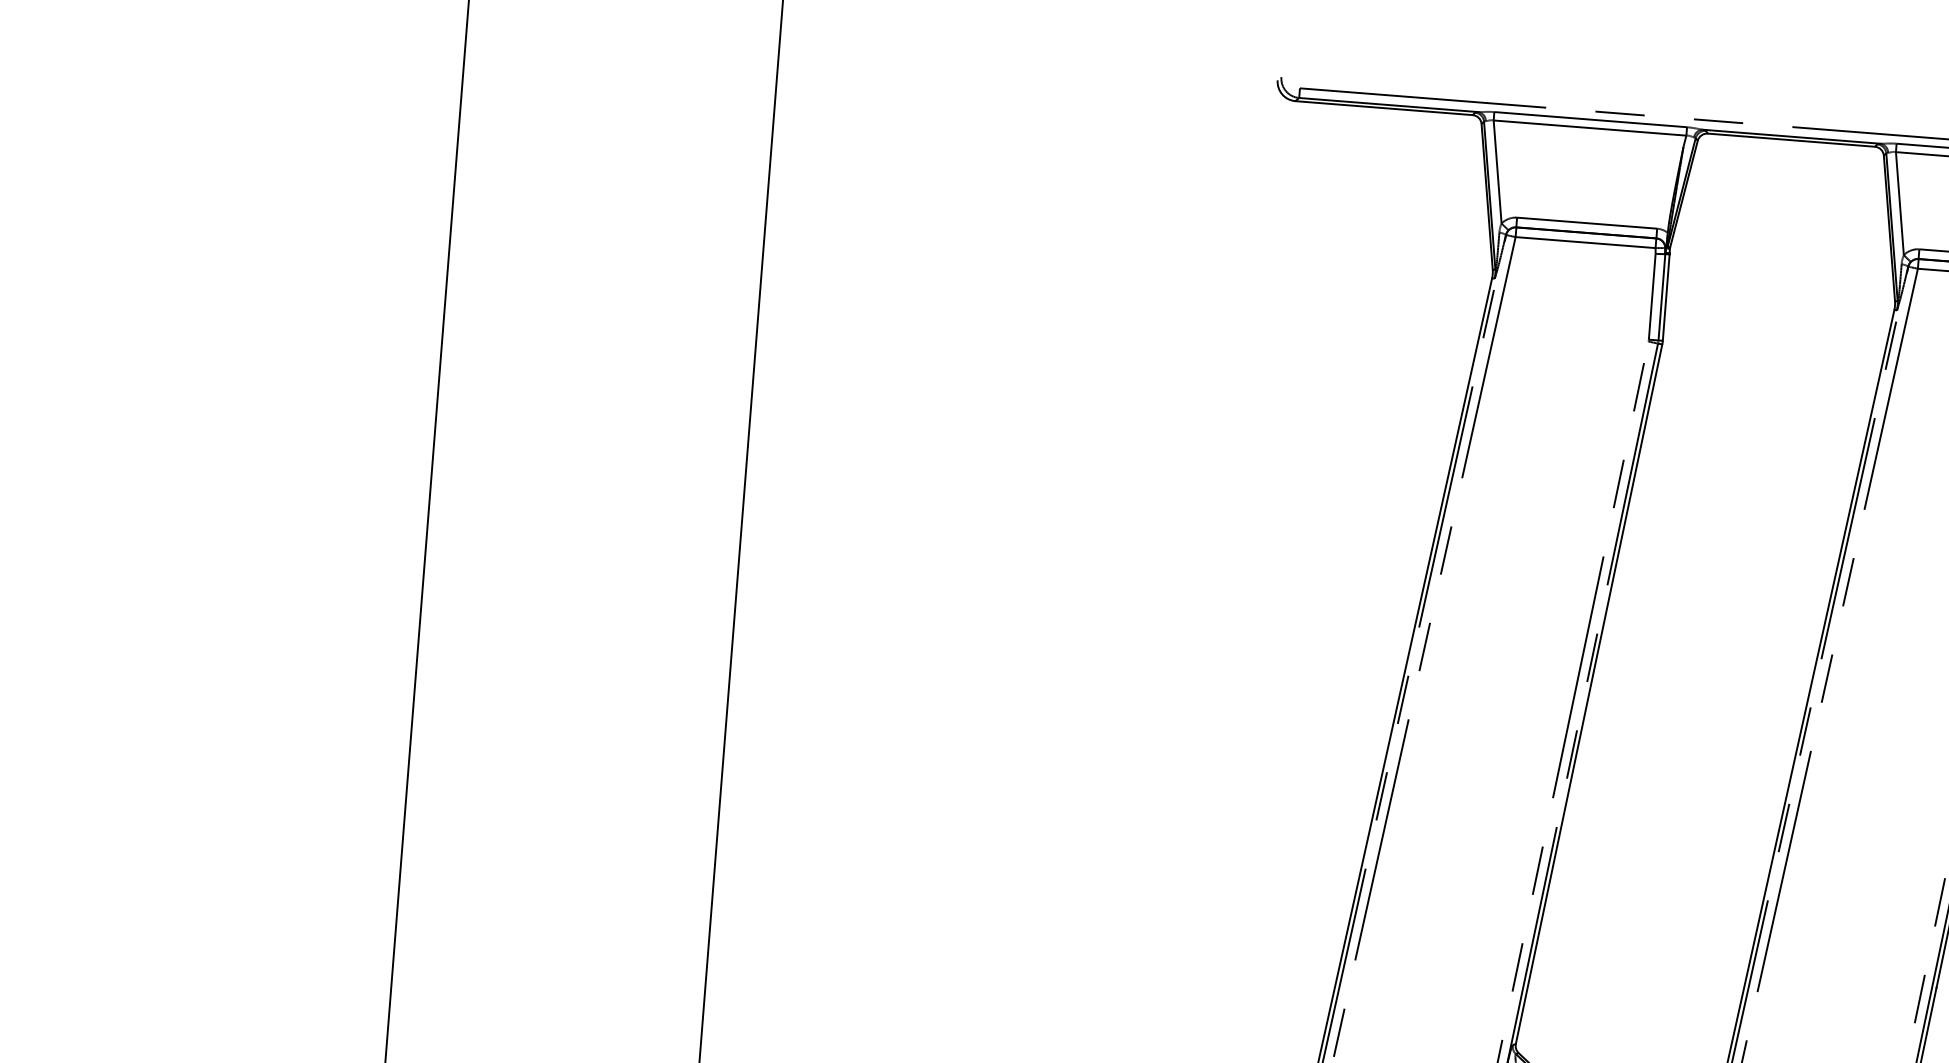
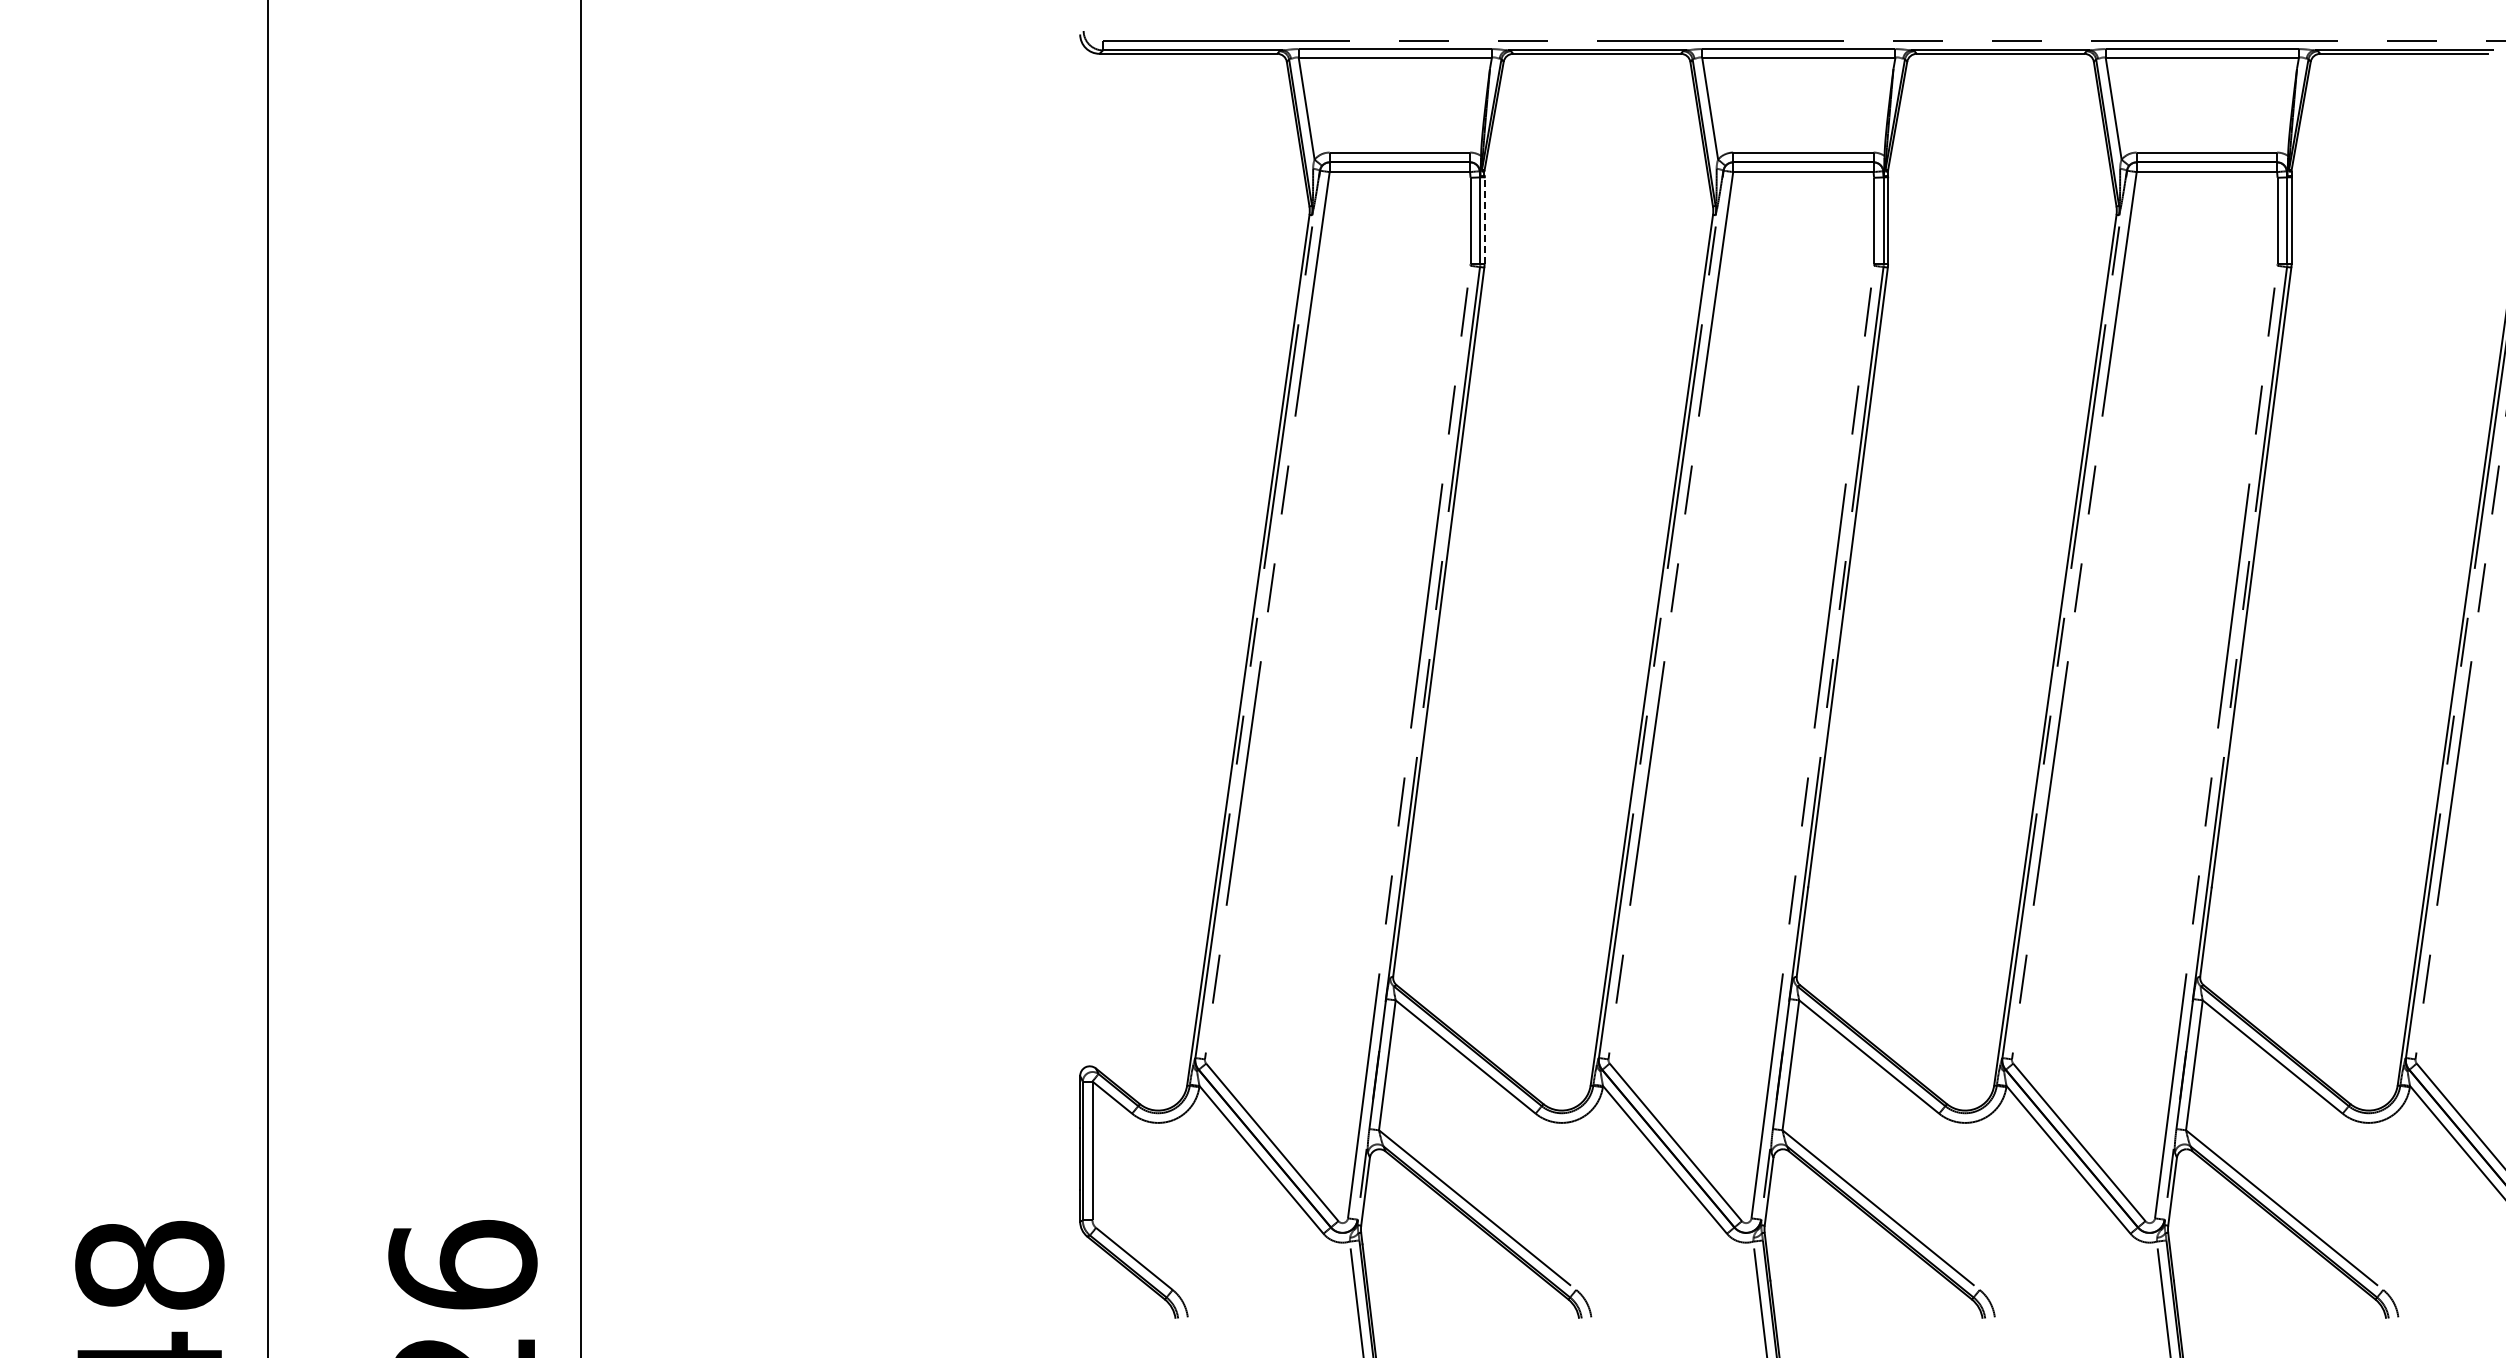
line: (1666, 297) -> (1484, 220), solid -> dashed

